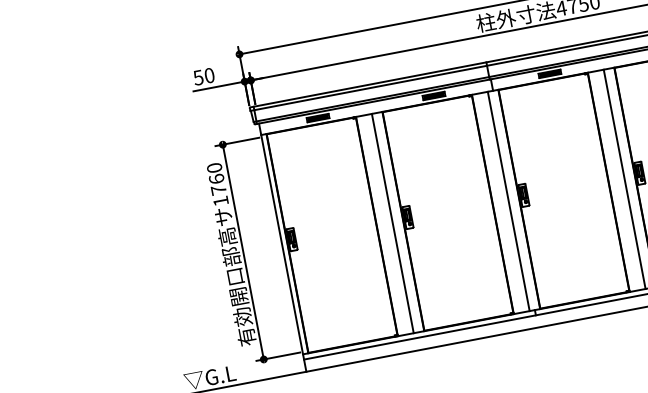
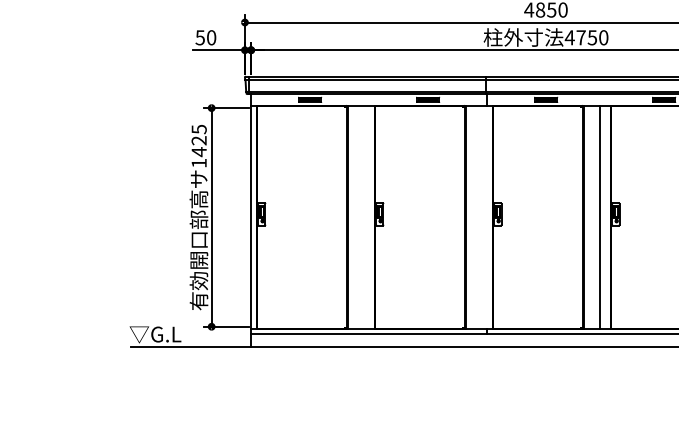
text: (215, 178) -> (198, 140), 1760 -> 1425
line: (508, 201) -> (481, 217), removed
line: (392, 223) -> (363, 217), removed

